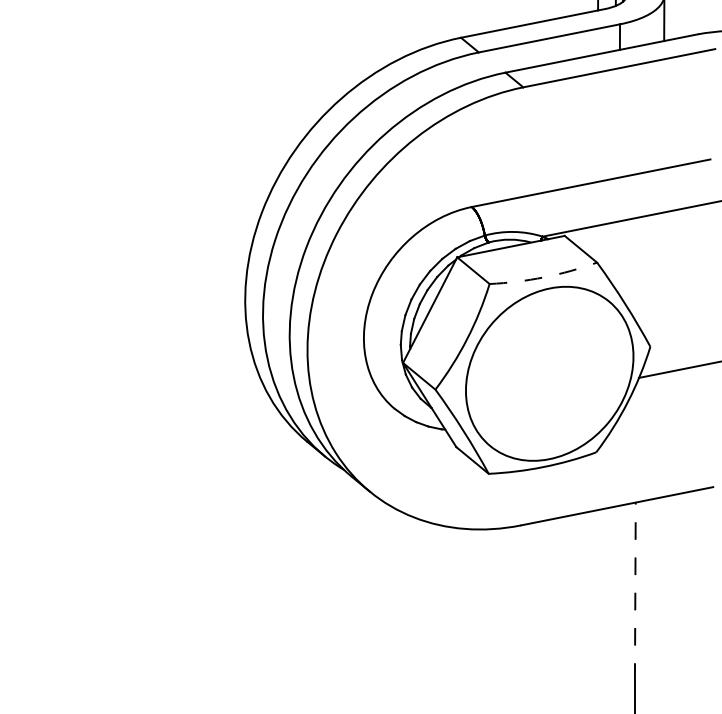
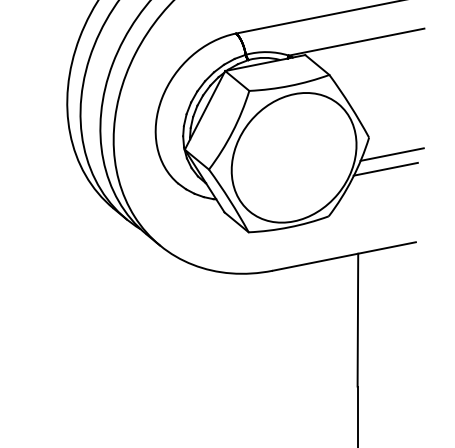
arc: (544, 277) -> (290, 86), dashed -> solid
line: (672, 388) -> (385, 168), added
line: (635, 591) -> (358, 319), dashed -> solid

